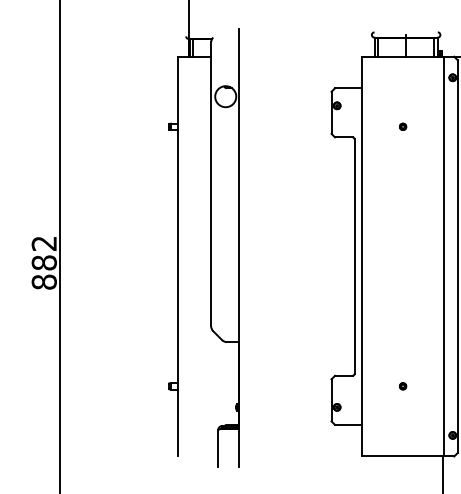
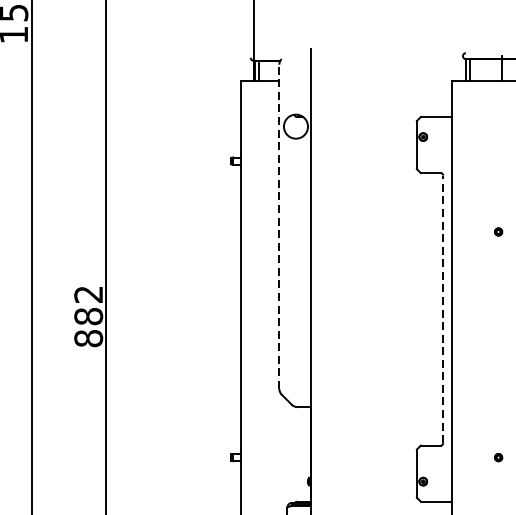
part: (403, 126) -> (499, 231), moved
line: (211, 184) -> (279, 226), solid -> dashed
line: (354, 256) -> (443, 309), solid -> dashed

